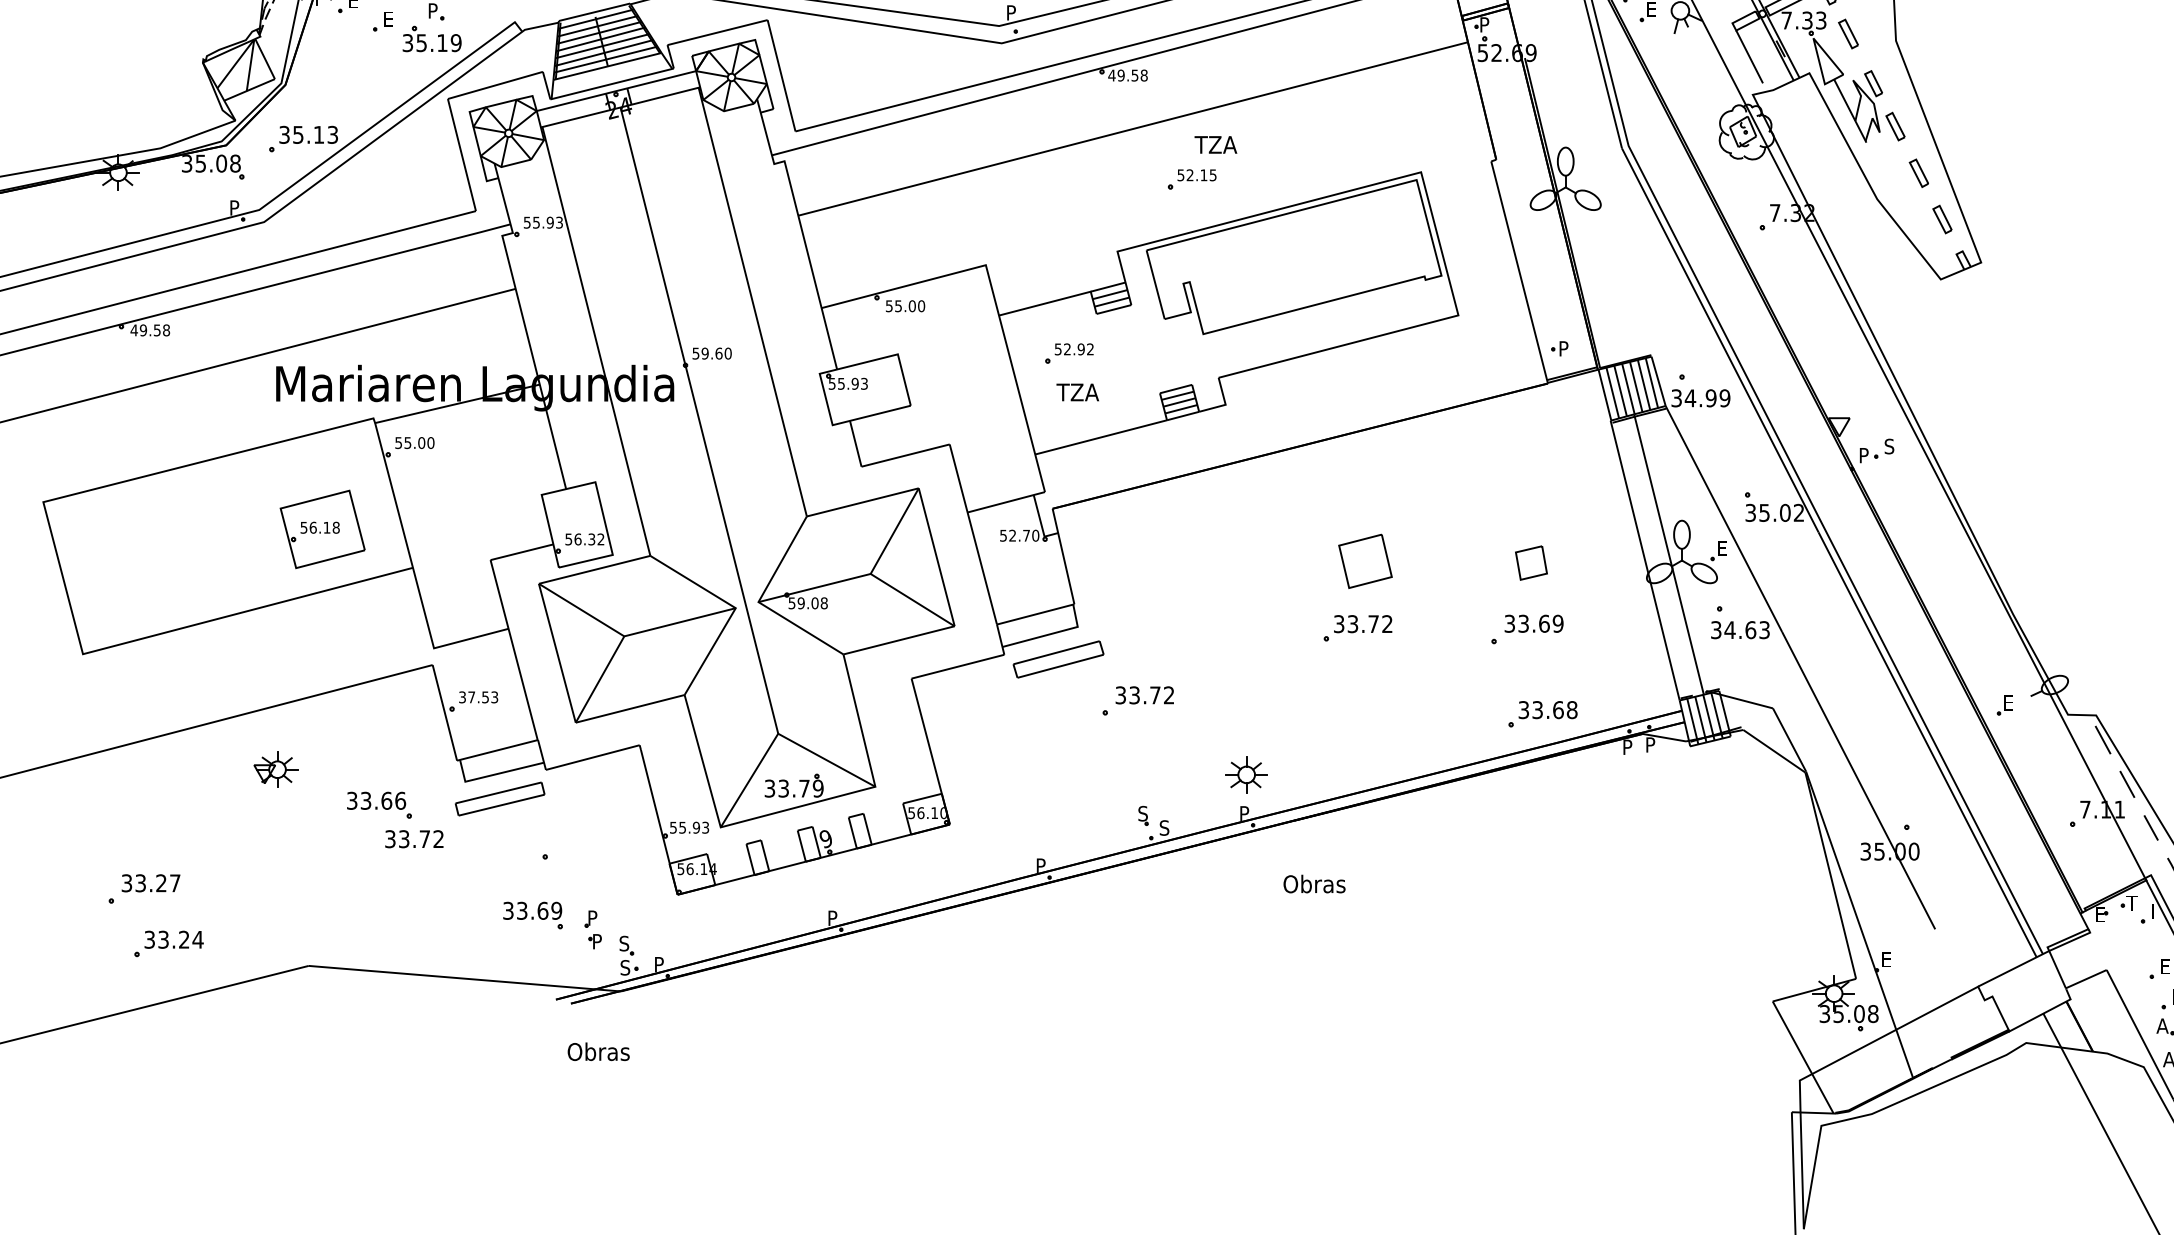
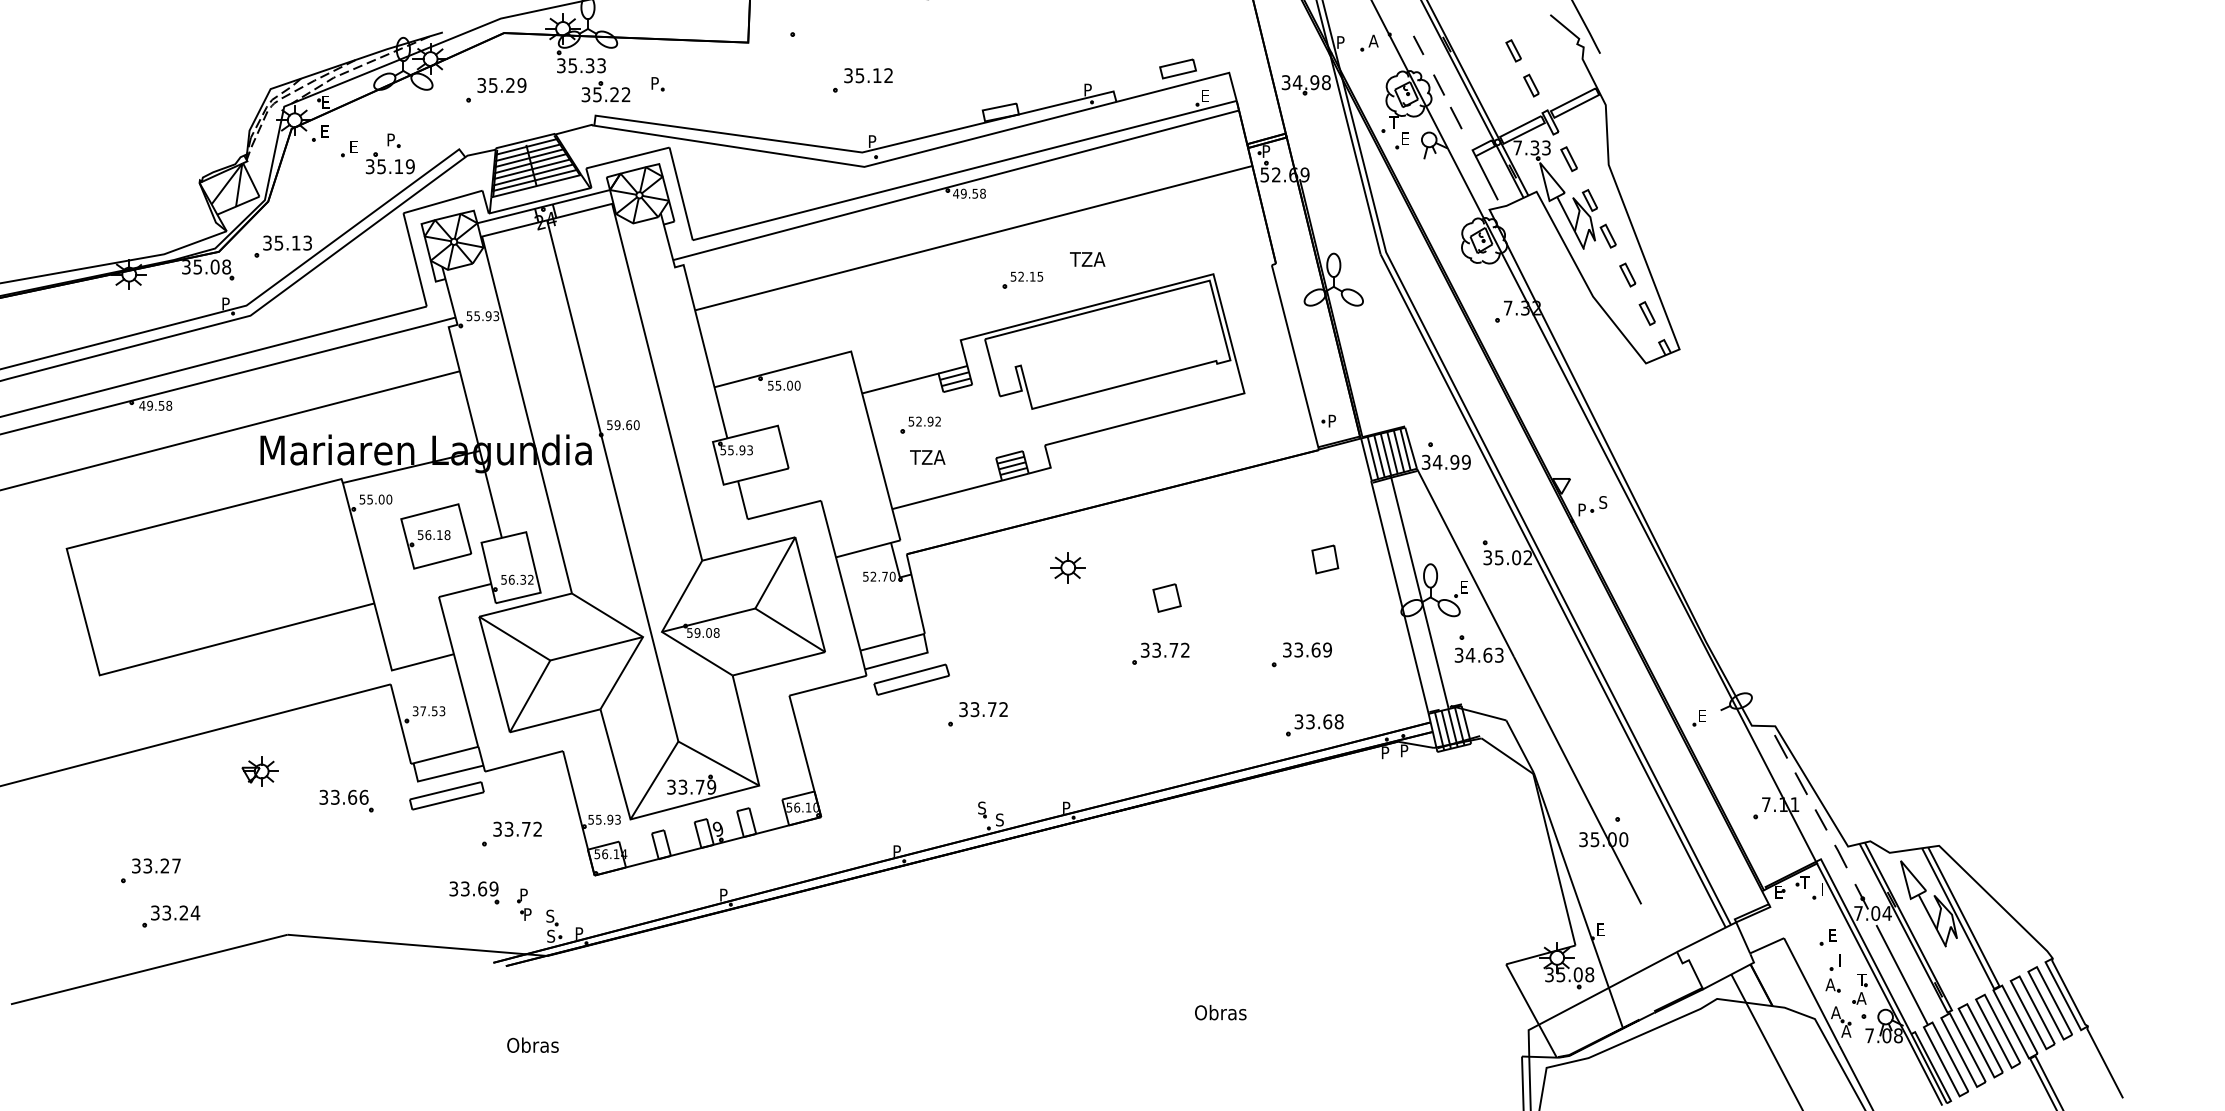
text: (1215, 144) -> (1087, 259), moved
part: (323, 529) -> (436, 536), moved
part: (1364, 560) -> (1166, 597), size x0.62
part: (1531, 563) -> (1325, 559), moved
part: (1245, 774) -> (1067, 567), moved
text: (414, 838) -> (517, 828), moved
text: (1314, 883) -> (1220, 1012), moved
text: (598, 1050) -> (532, 1044), moved

